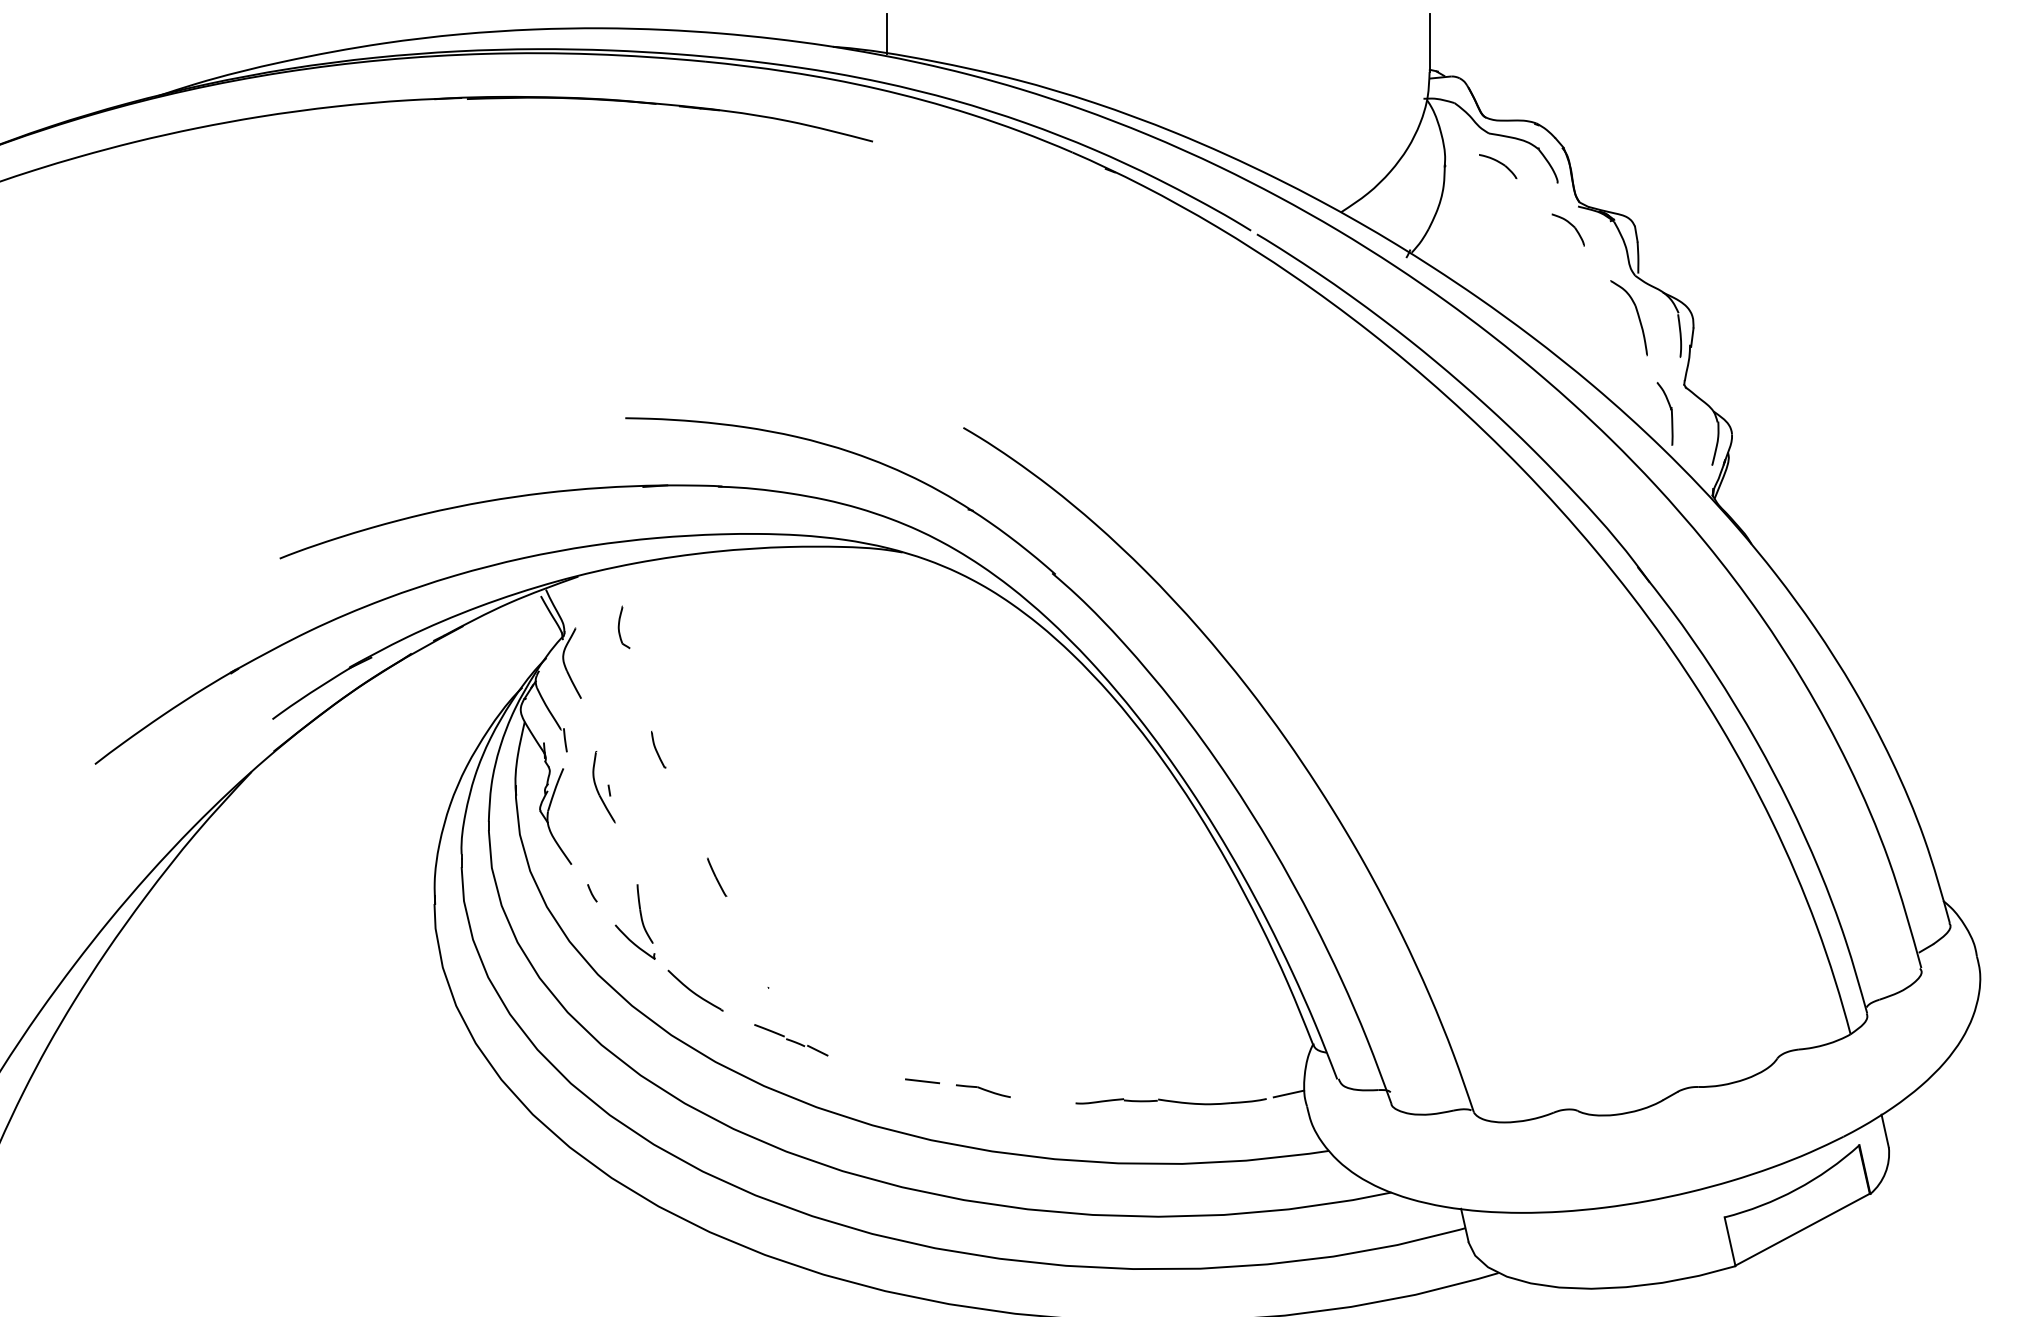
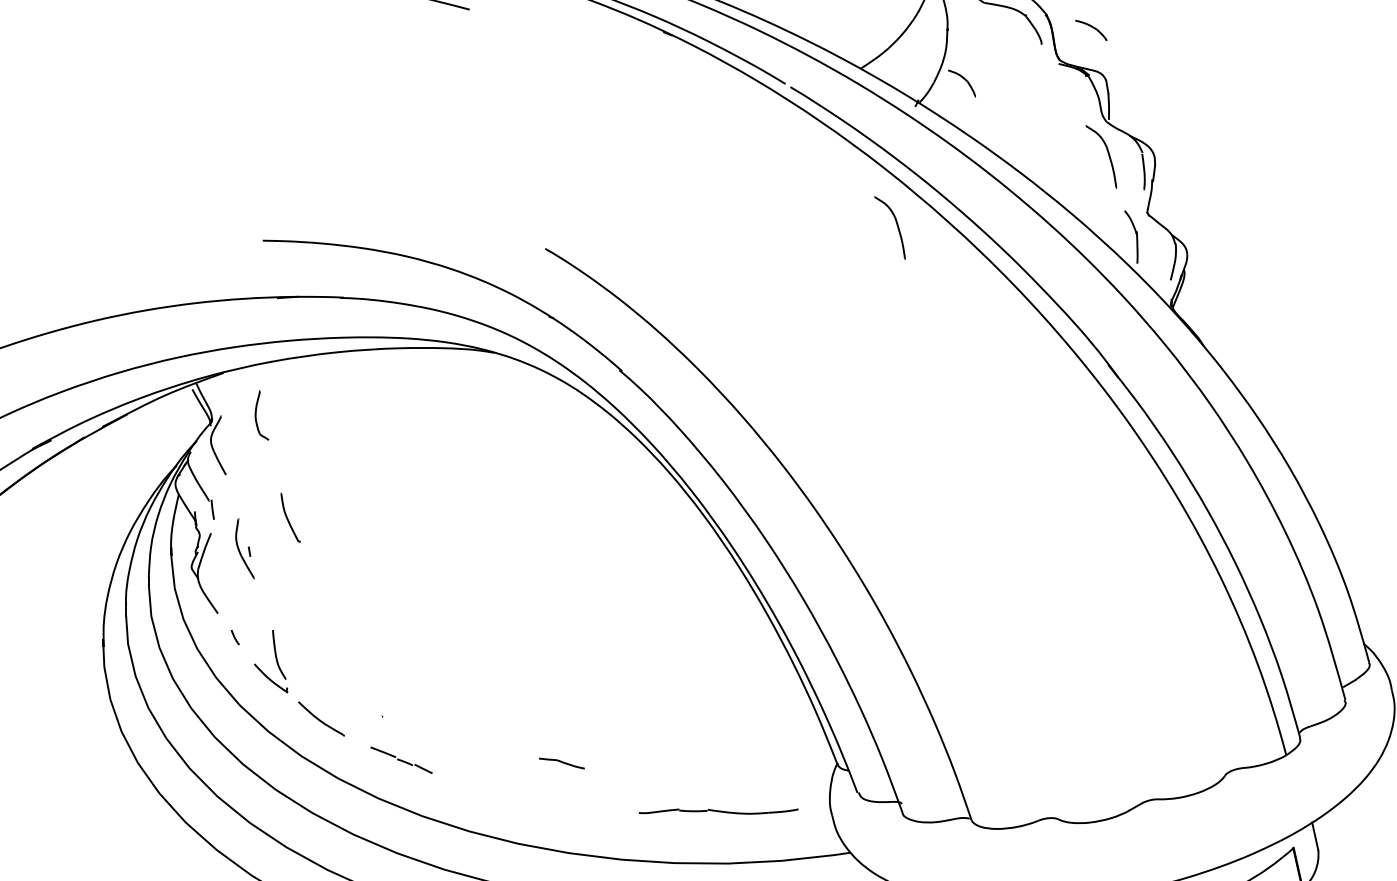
part: (1498, 166) -> (1091, 30), moved
part: (1567, 229) -> (961, 83), moved
part: (1384, 401) -> (896, 226), added
part: (623, 627) -> (261, 415), size x1.4
part: (658, 749) -> (290, 517), size x1.6
line: (716, 876) -> (338, 623), removed
line: (922, 1081) -> (511, 794), removed
part: (983, 1091) -> (562, 763), moved
line: (1288, 1093) -> (816, 804), removed

